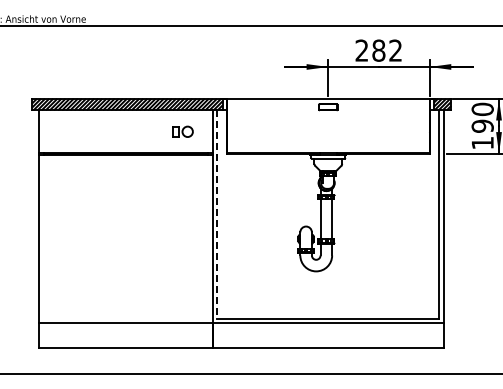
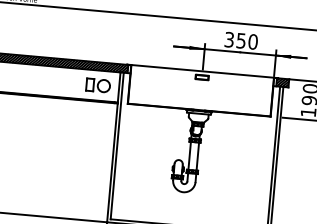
text: (378, 50) -> (241, 40), 282 -> 350
part: (182, 131) -> (98, 85), size x1.67
line: (217, 215) -> (117, 146), dashed -> solid

